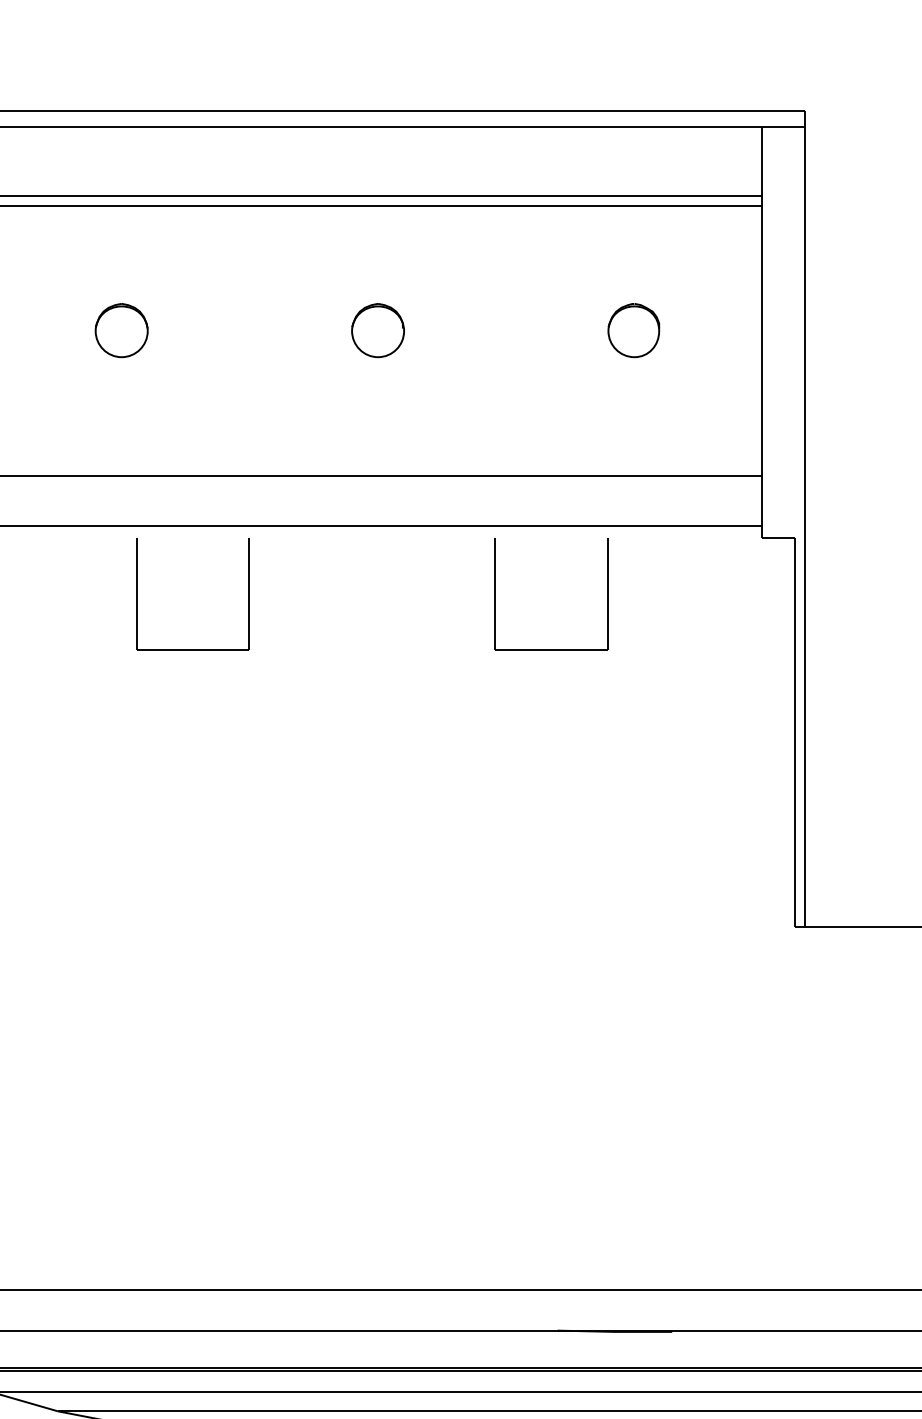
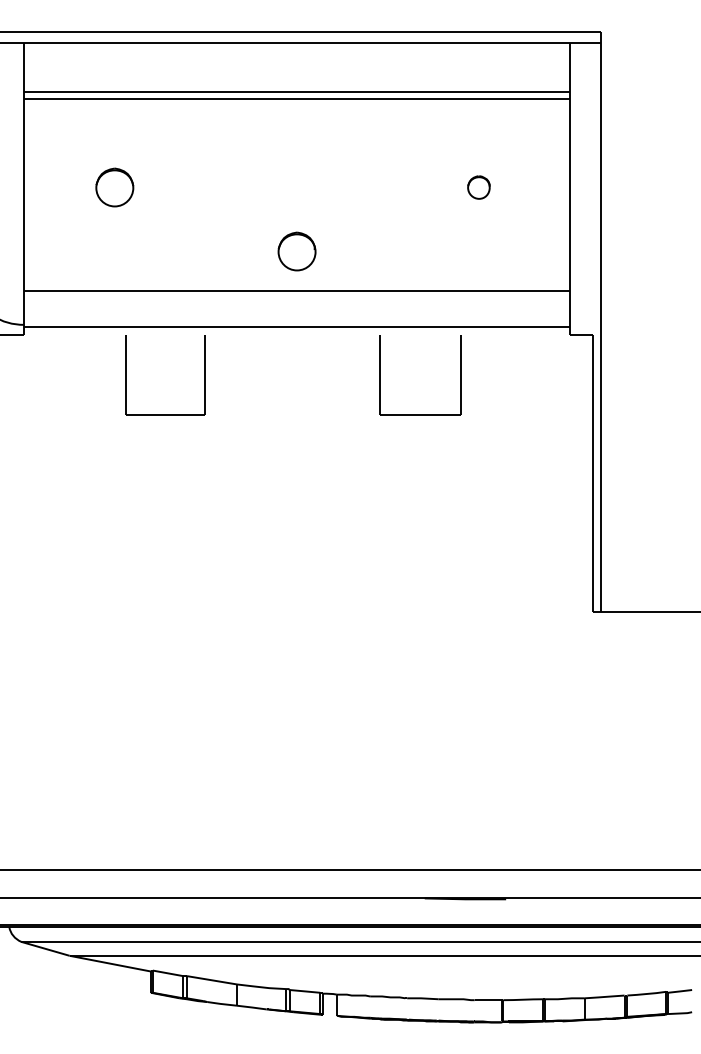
part: (377, 330) -> (296, 251), moved
part: (633, 330) -> (478, 187), size x0.6

